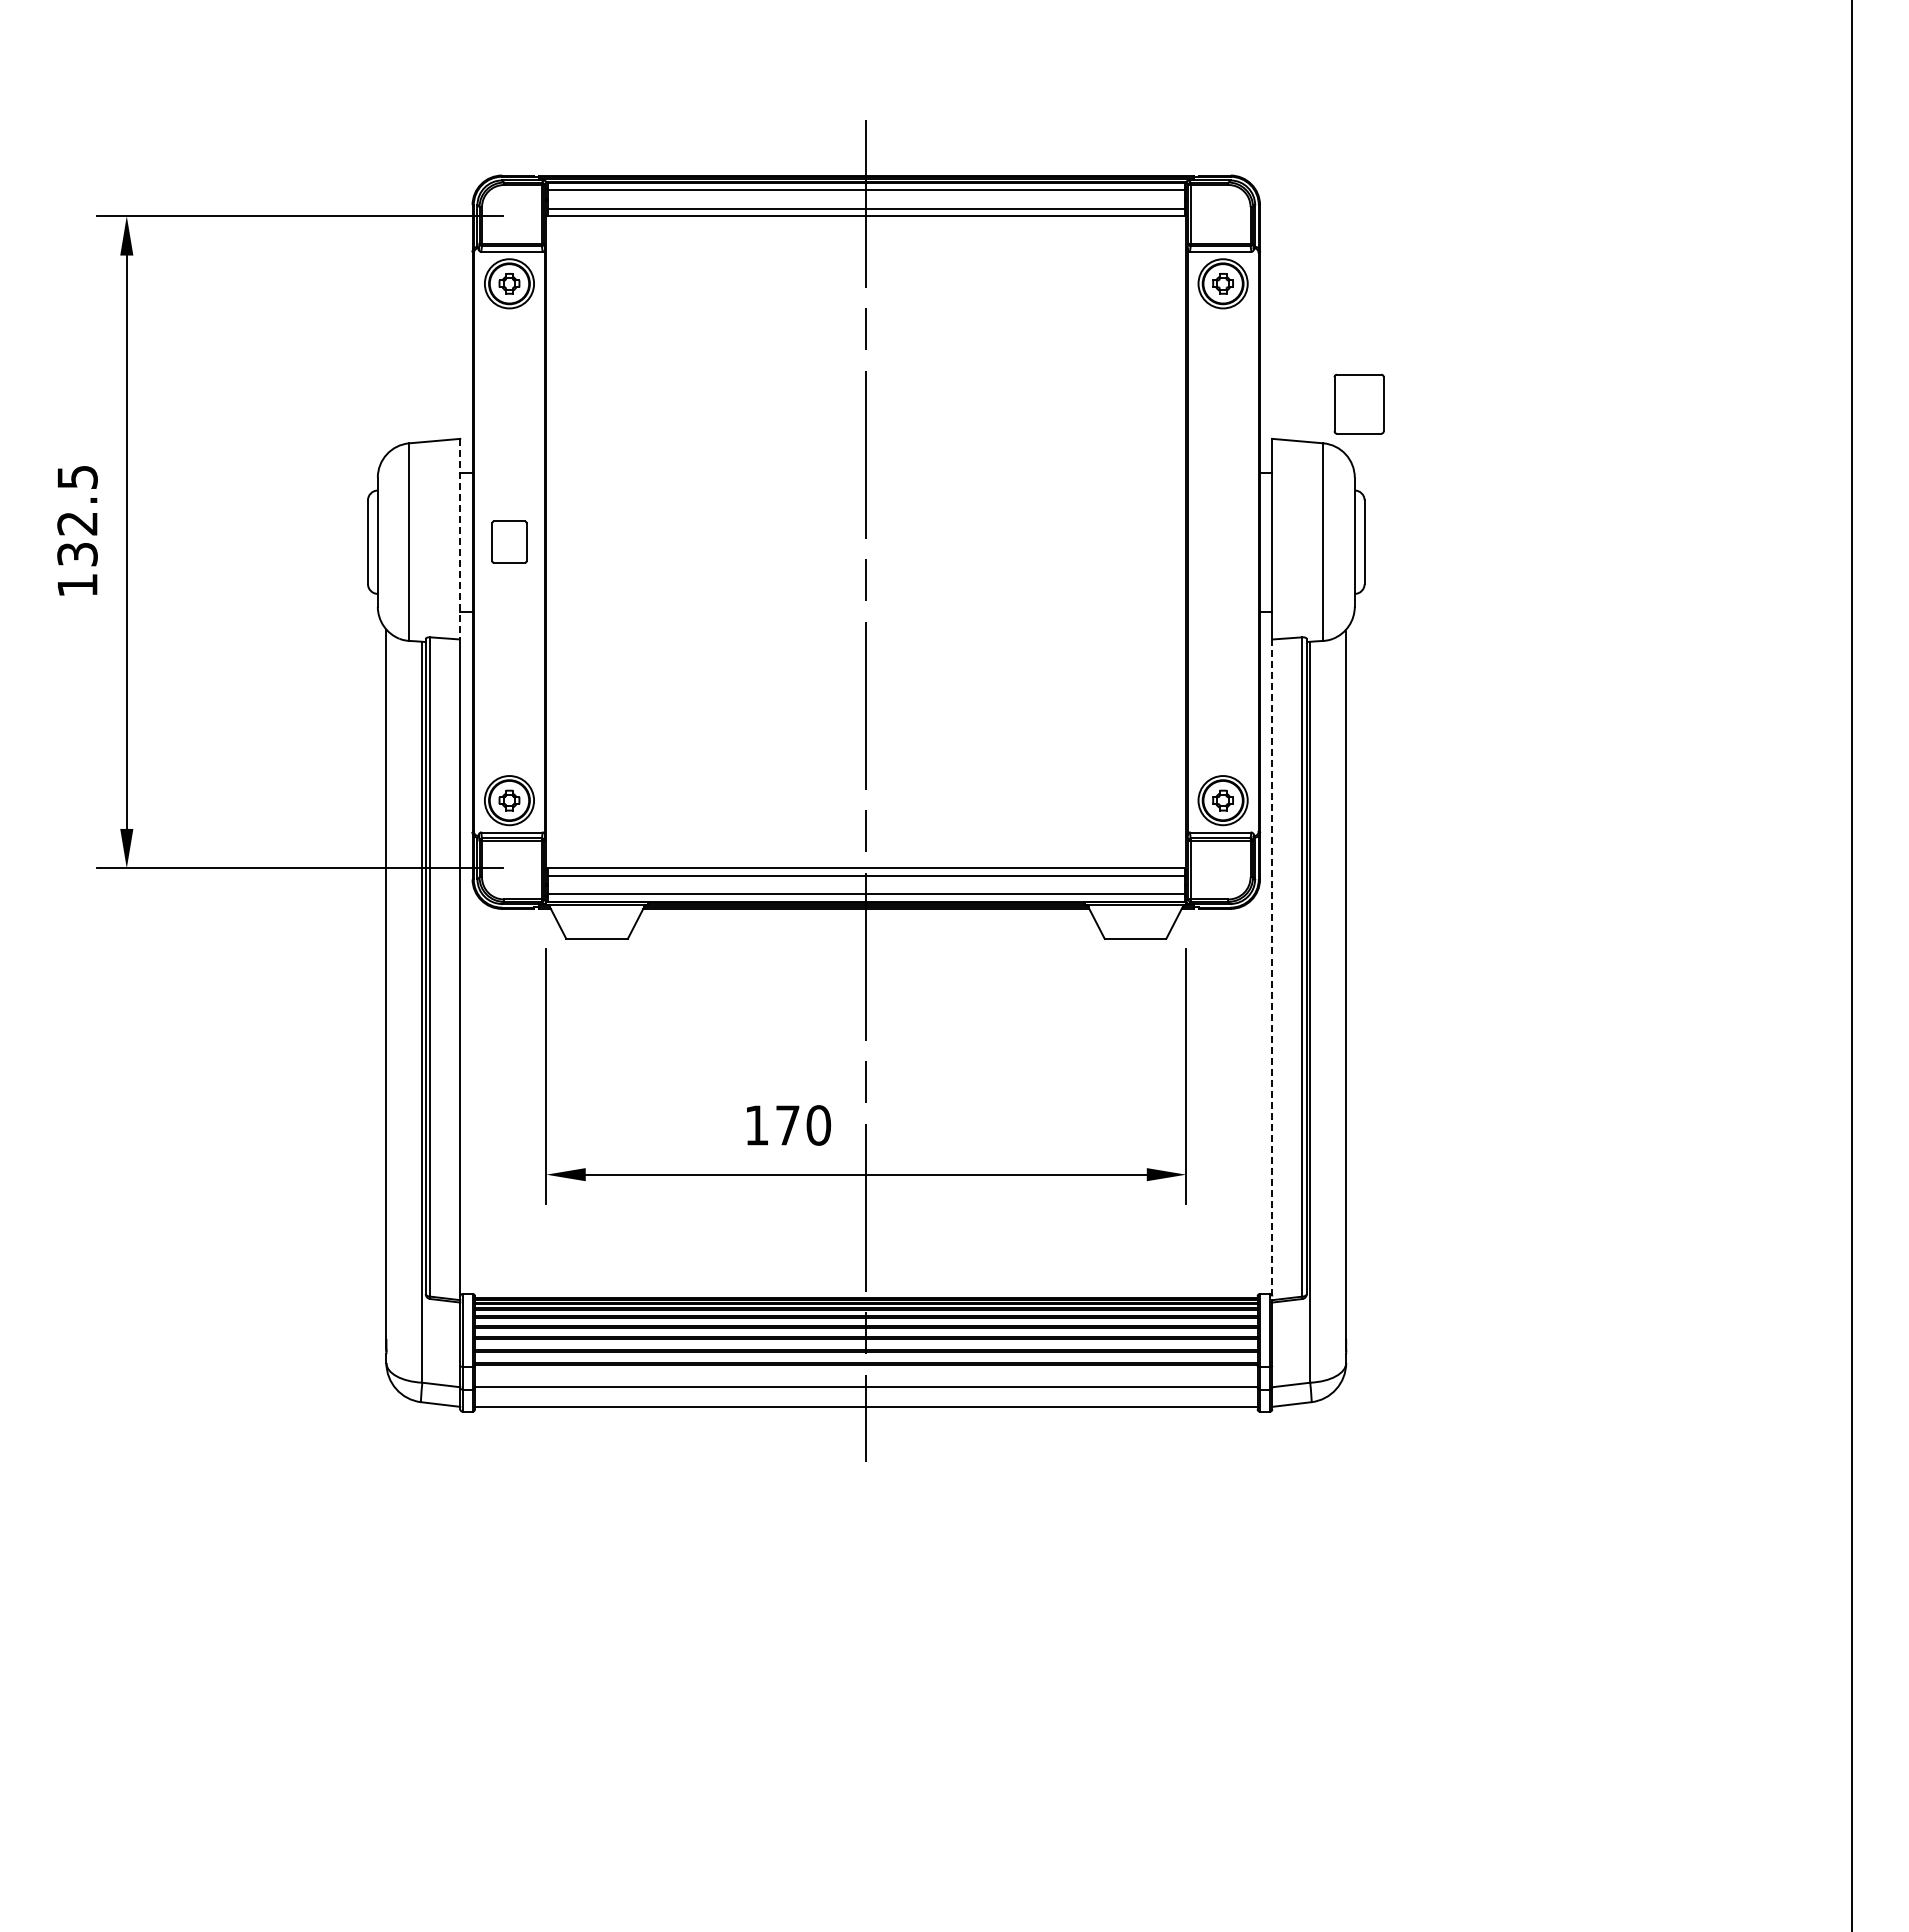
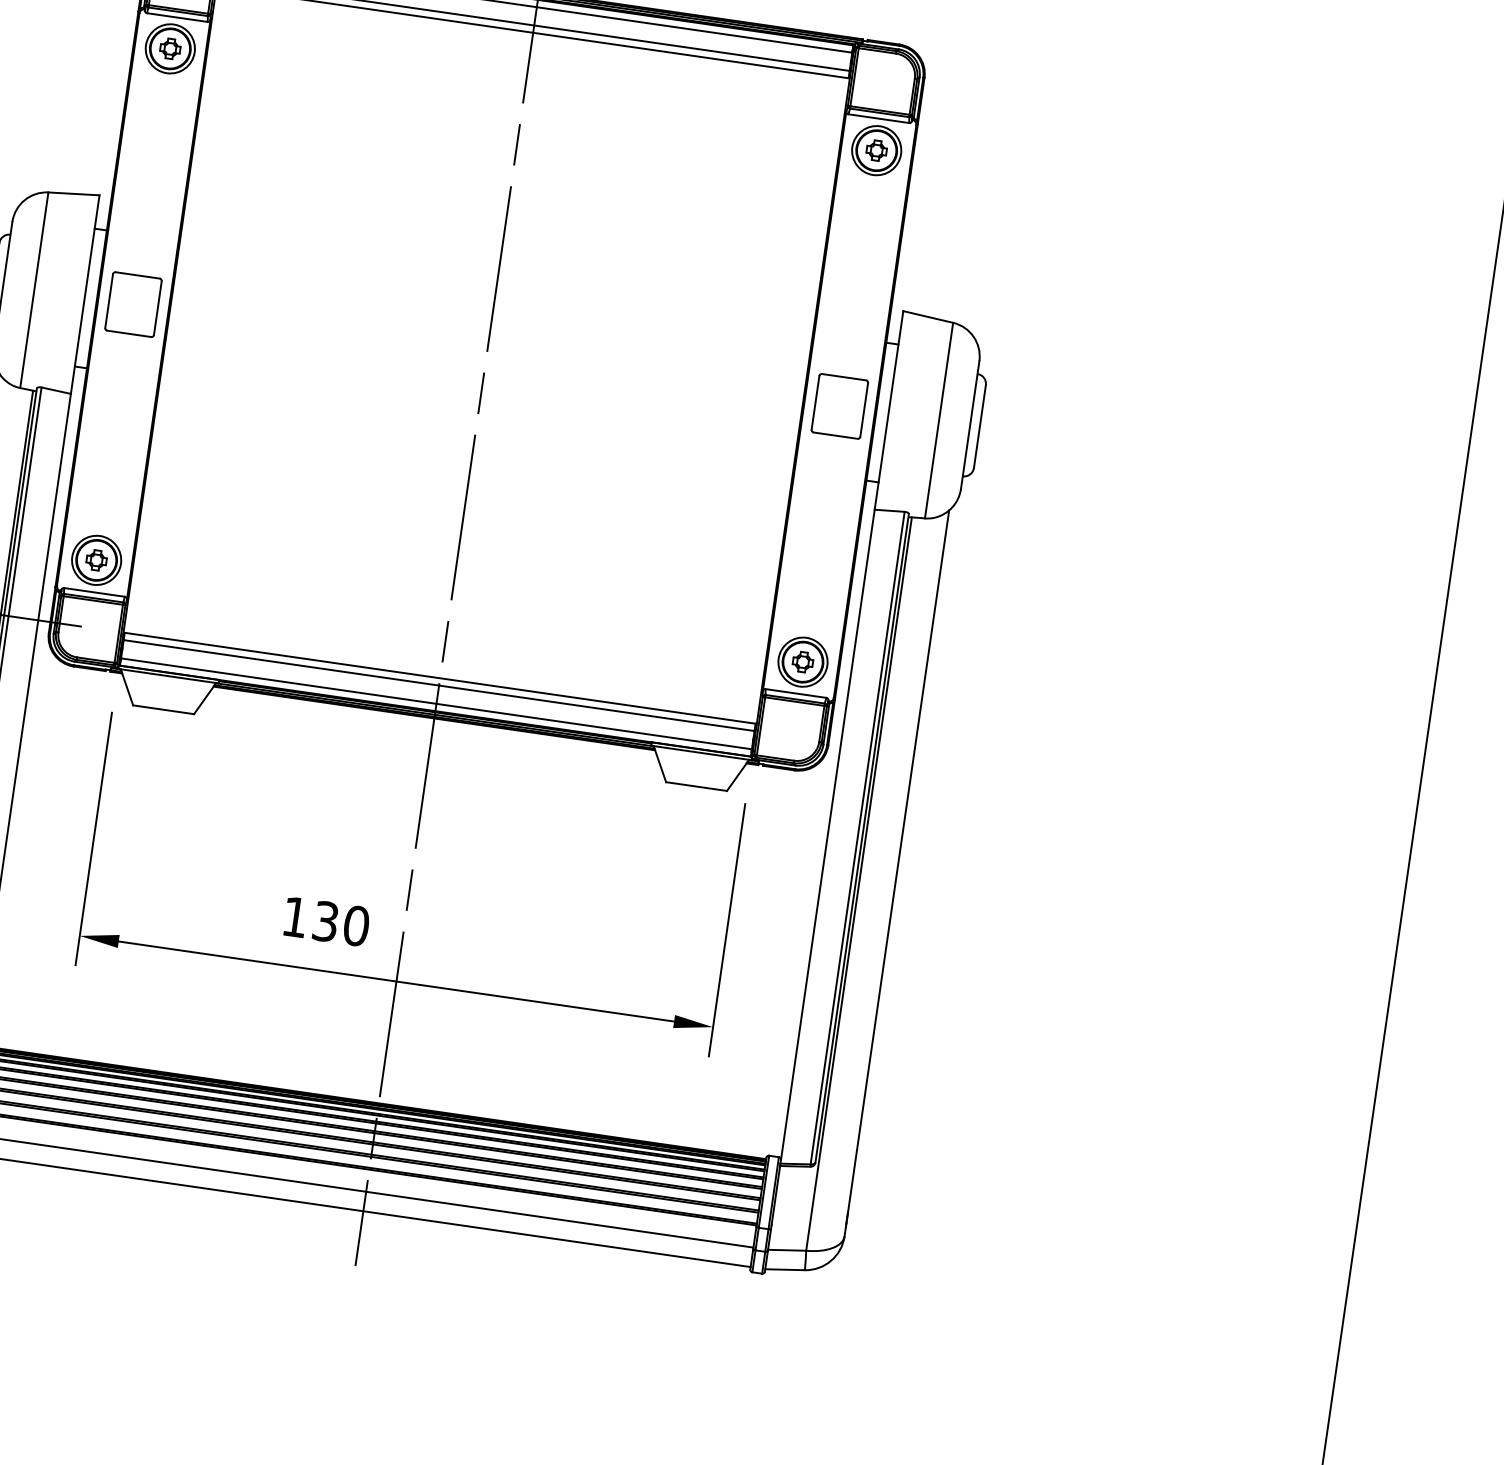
part: (1358, 403) -> (839, 405), moved
line: (460, 539) -> (85, 294), dashed -> solid
part: (509, 541) -> (133, 303), size x1.43
line: (1272, 970) -> (827, 837), dashed -> solid
text: (787, 1125) -> (325, 921), 170 -> 130

